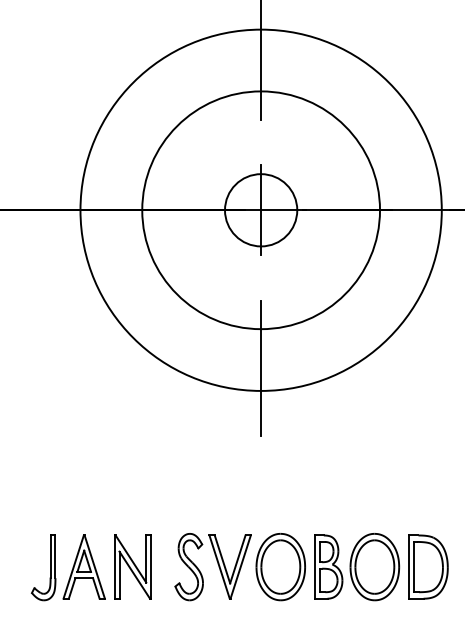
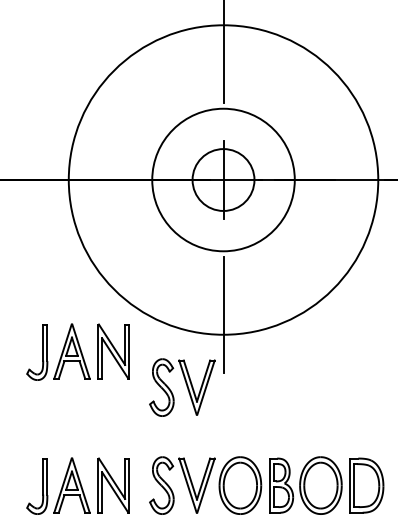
circle: (261, 209) -> (223, 179), size x0.7
part: (90, 410) -> (77, 351), added
part: (213, 452) -> (182, 387), added

